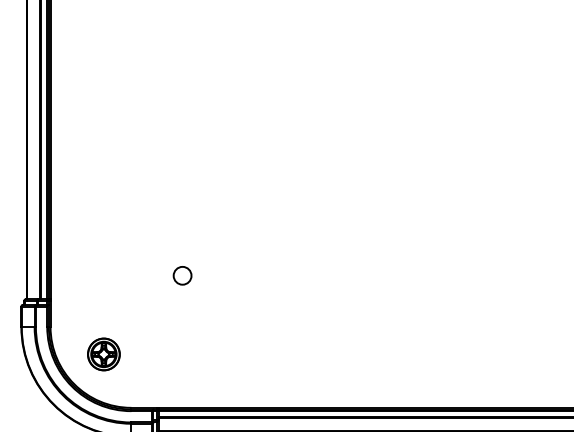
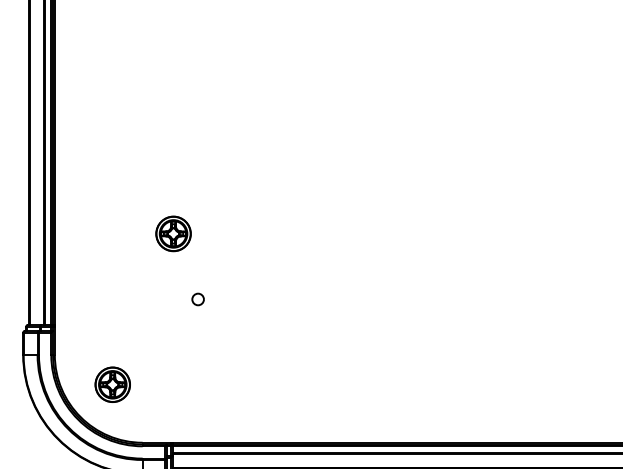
part: (159, 215) -> (173, 233), added
circle: (182, 275) -> (198, 299), size x0.6

